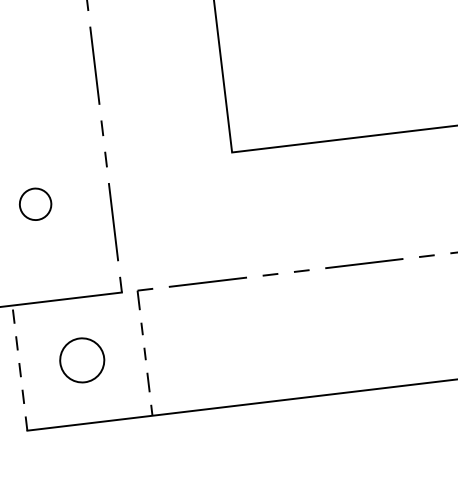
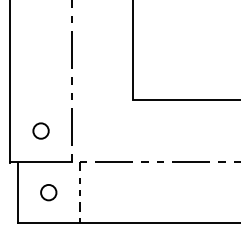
circle: (34, 203) -> (40, 130), moved
circle: (81, 360) -> (48, 192), size x0.71
line: (18, 367) -> (17, 192), dashed -> solid

